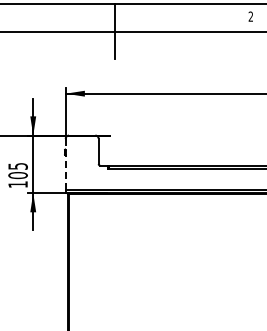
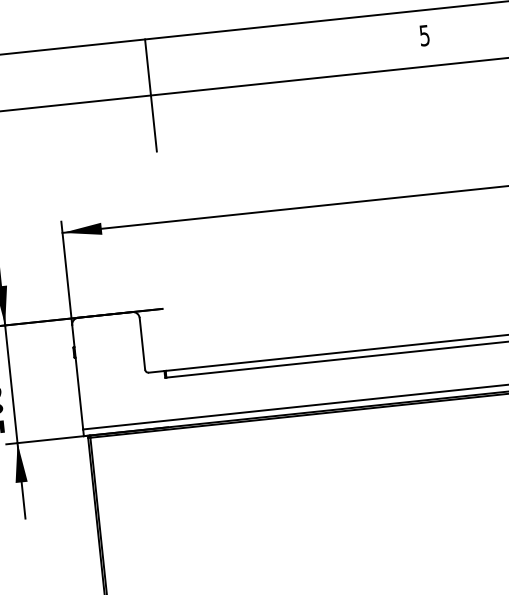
text: (250, 16) -> (423, 35), 2 -> 5
line: (65, 164) -> (77, 377), dashed -> solid

